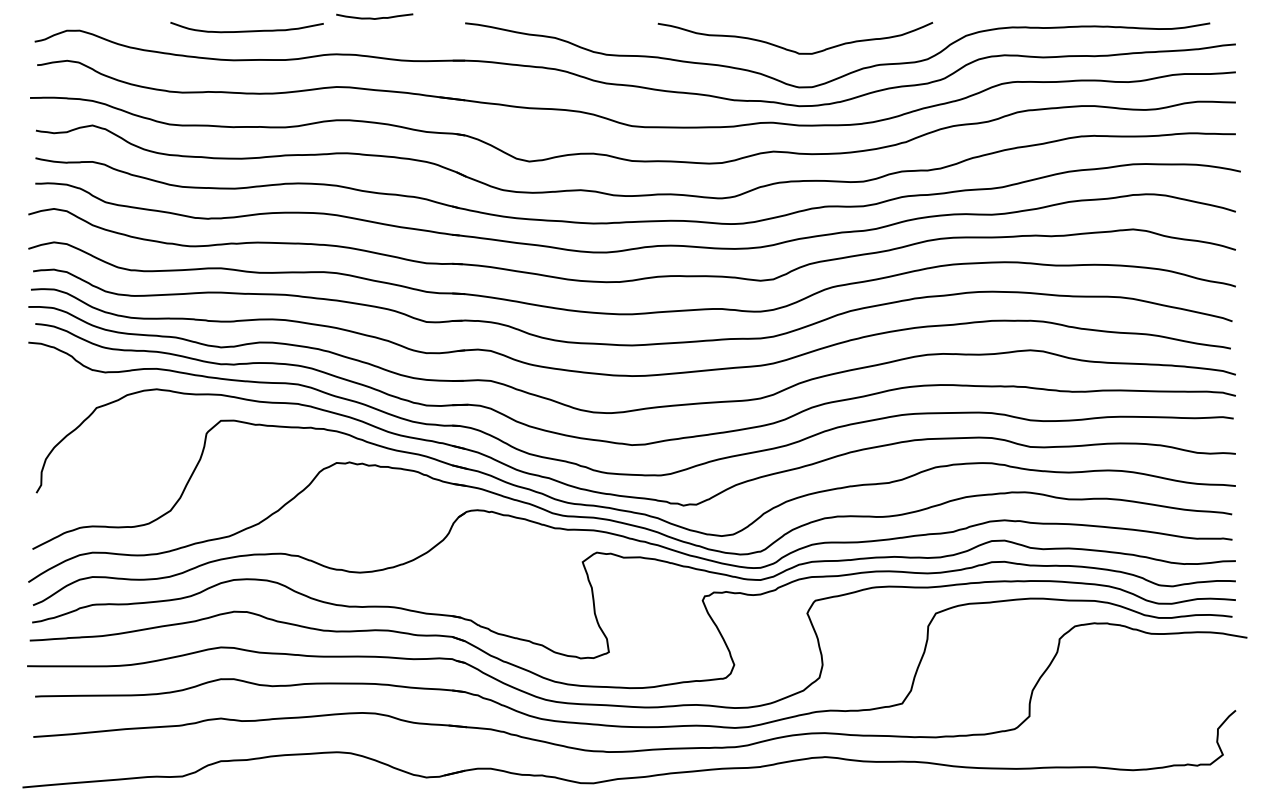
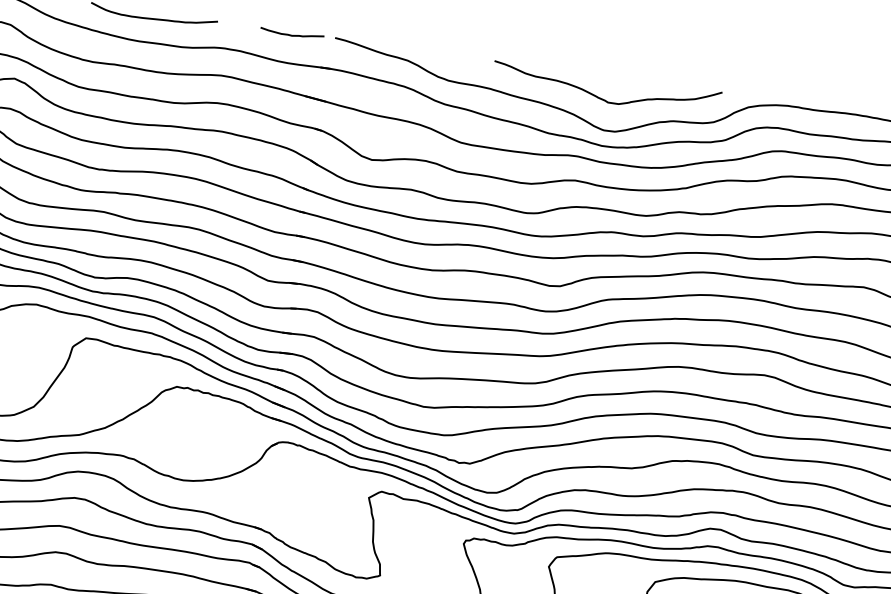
curve: (374, 18) -> (291, 35), moved

